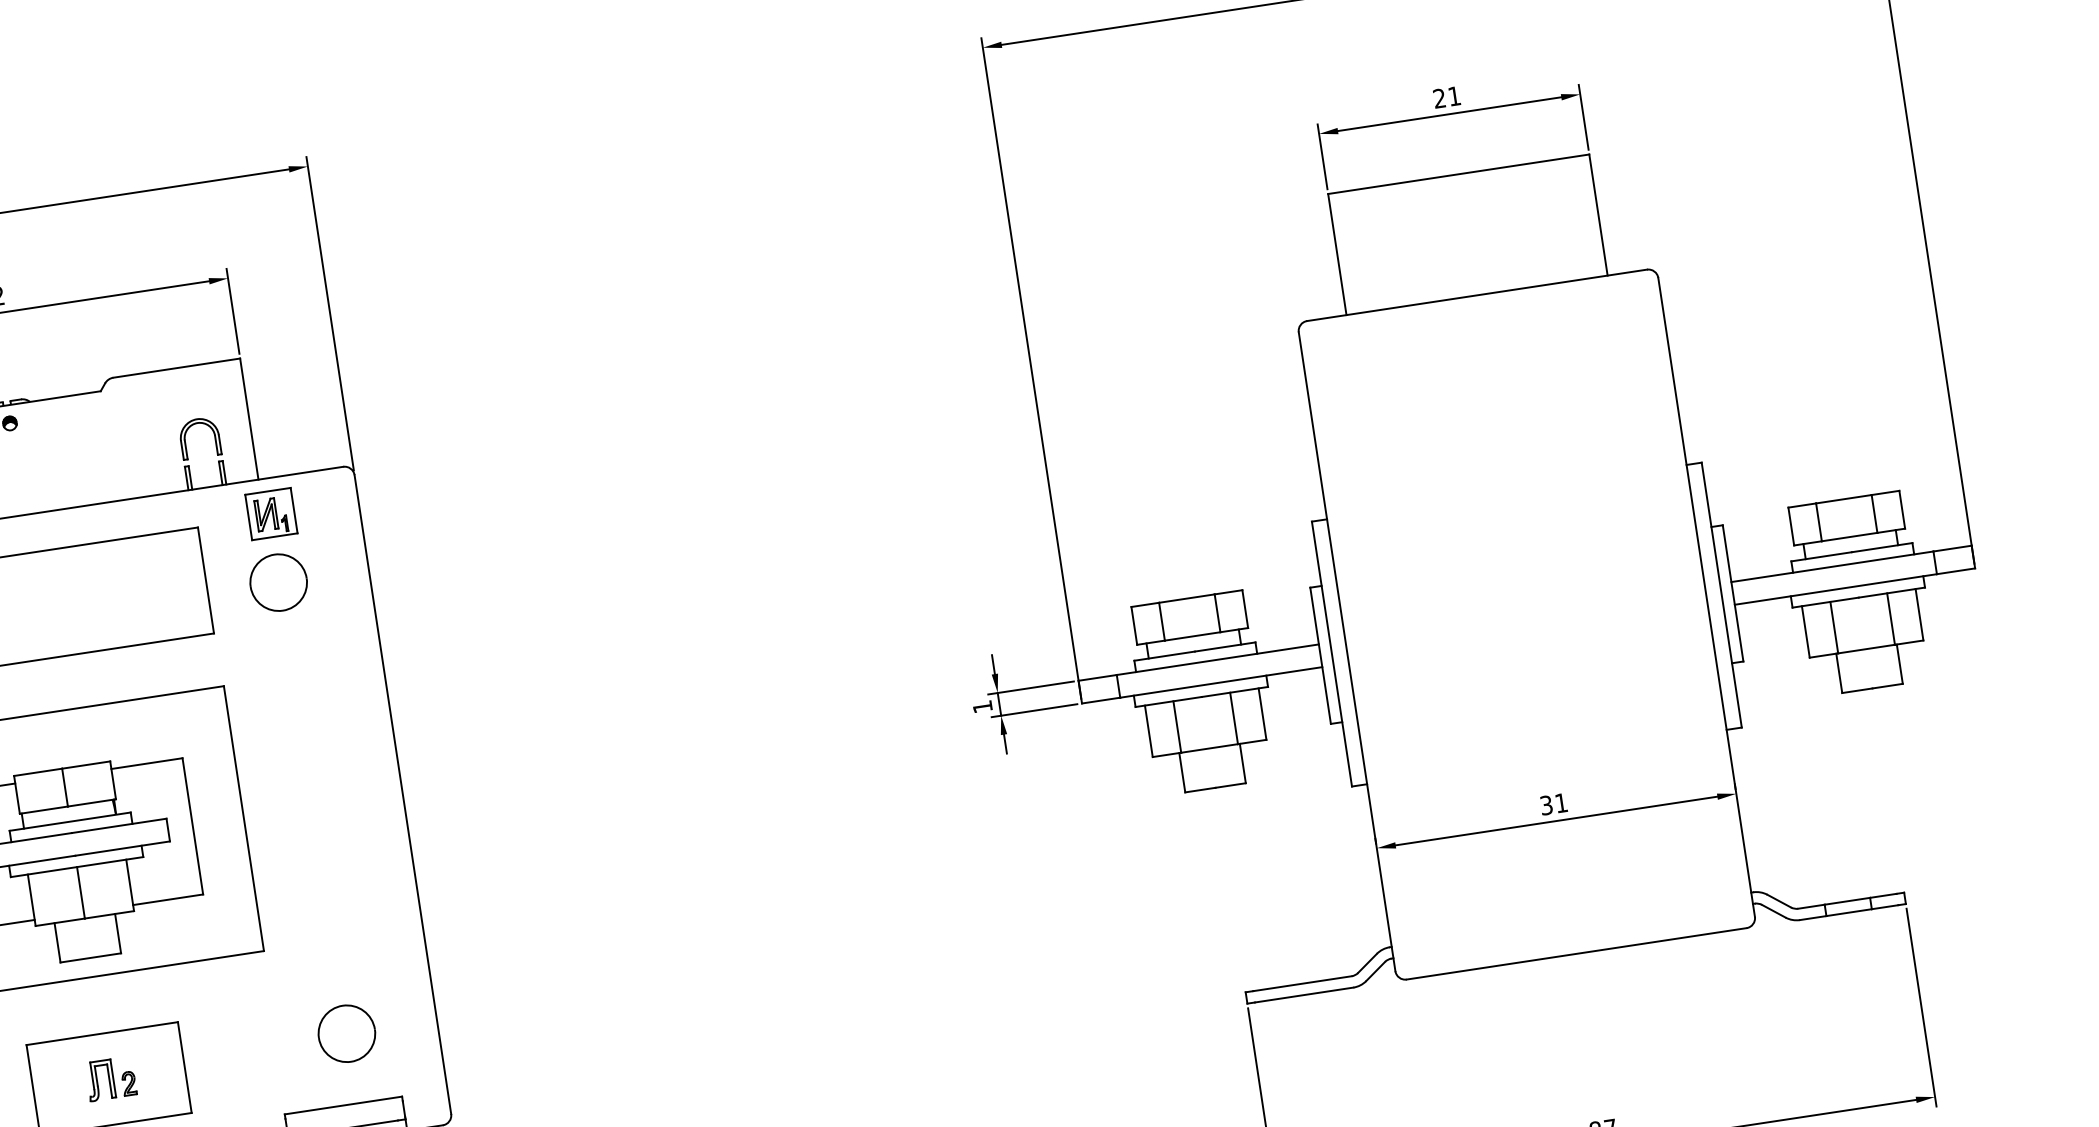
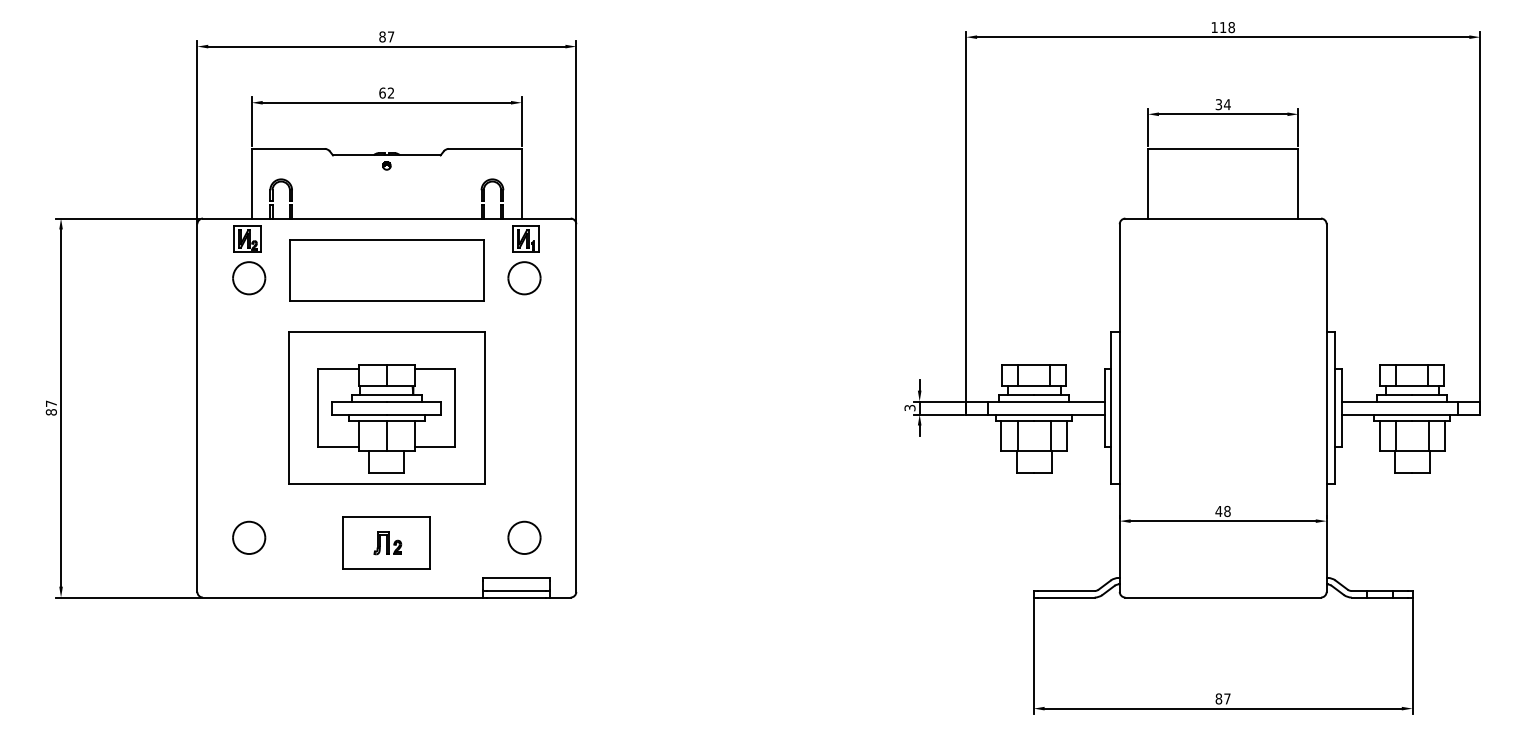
text: (1445, 97) -> (1222, 104), 21 -> 34
text: (981, 706) -> (909, 407), 1 -> 3
text: (1552, 804) -> (1222, 511), 31 -> 48

